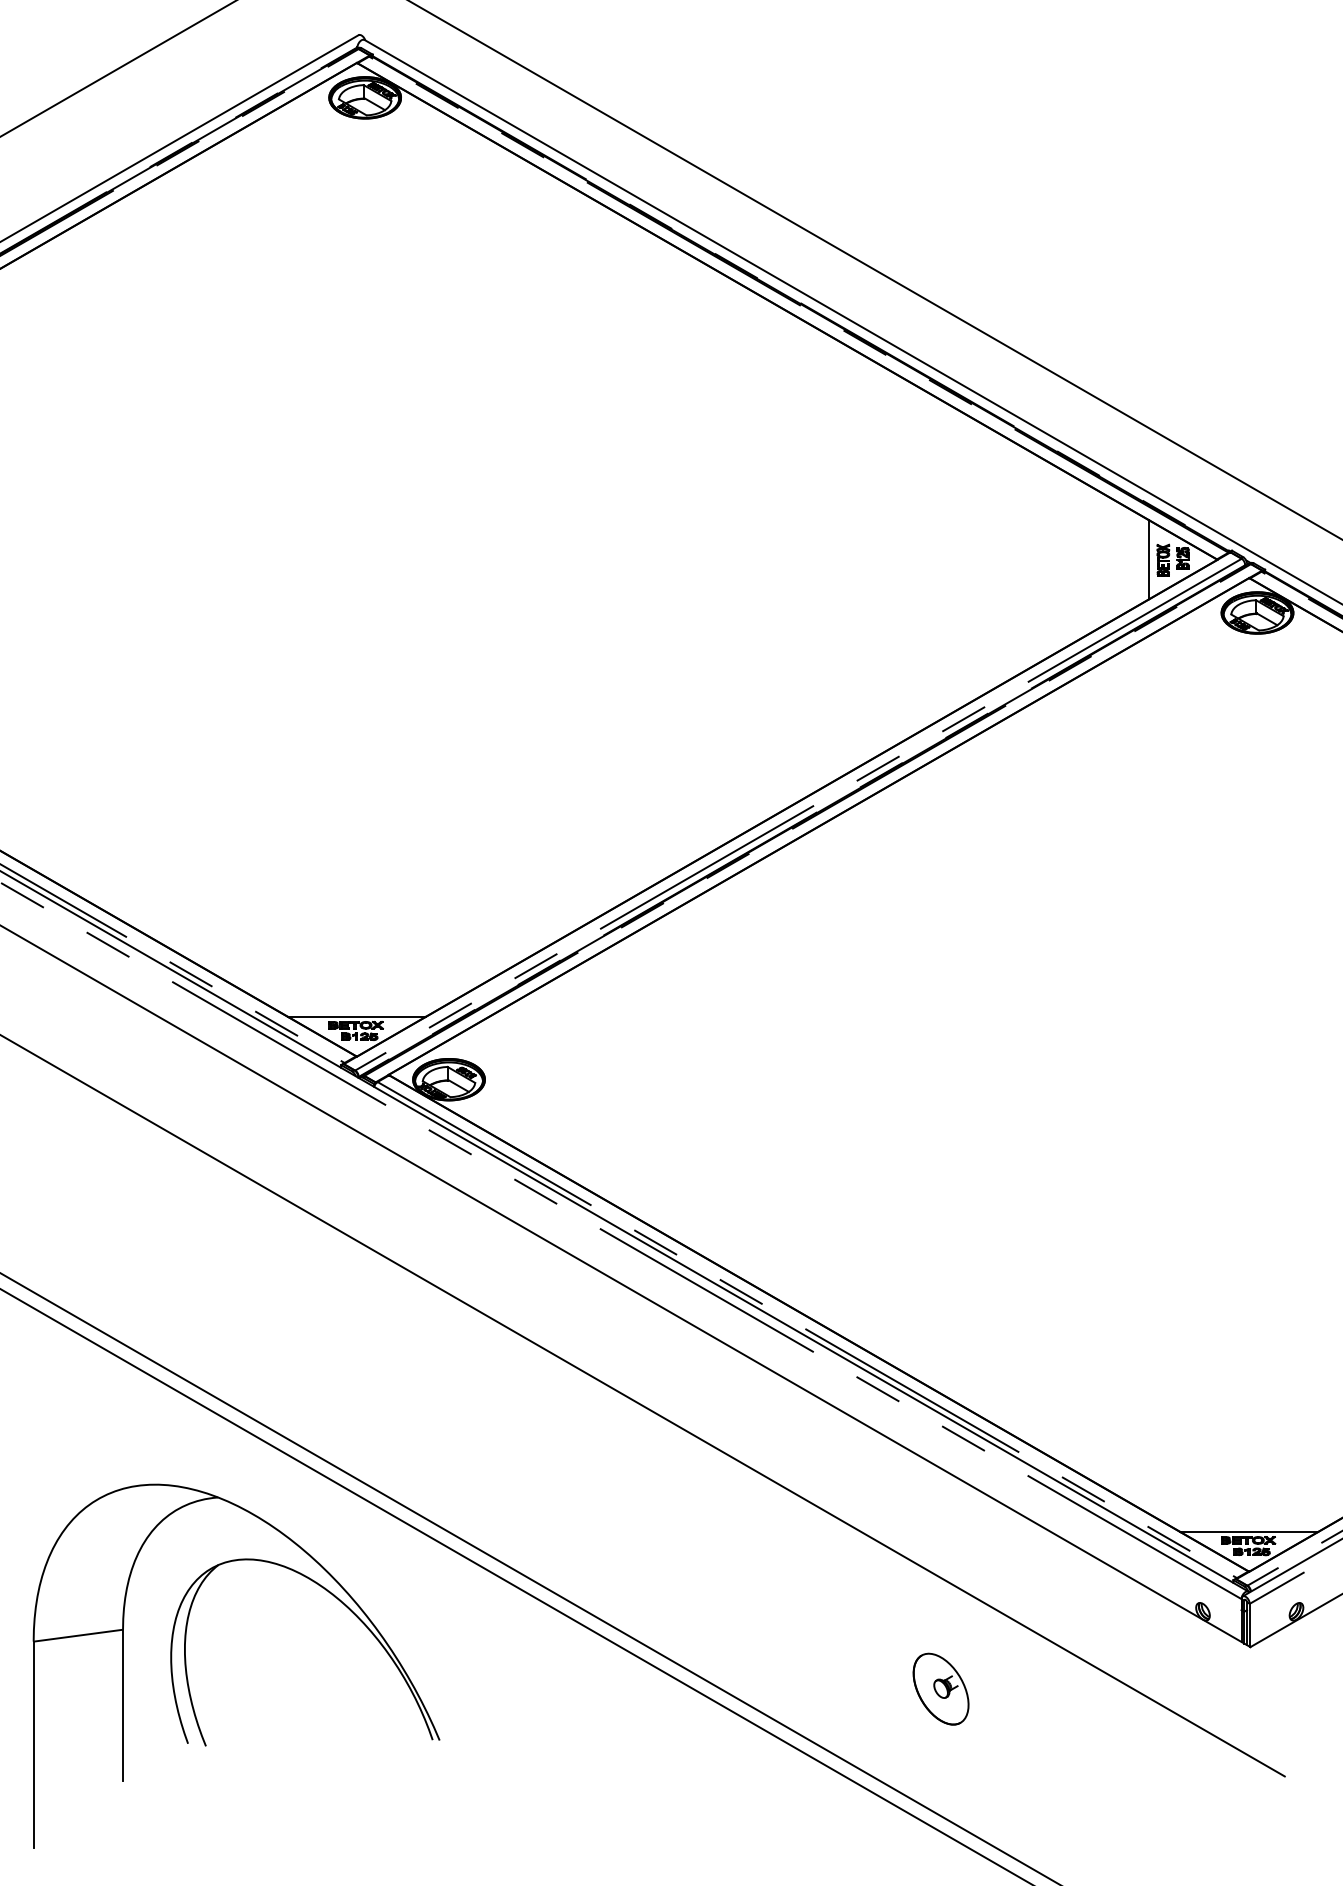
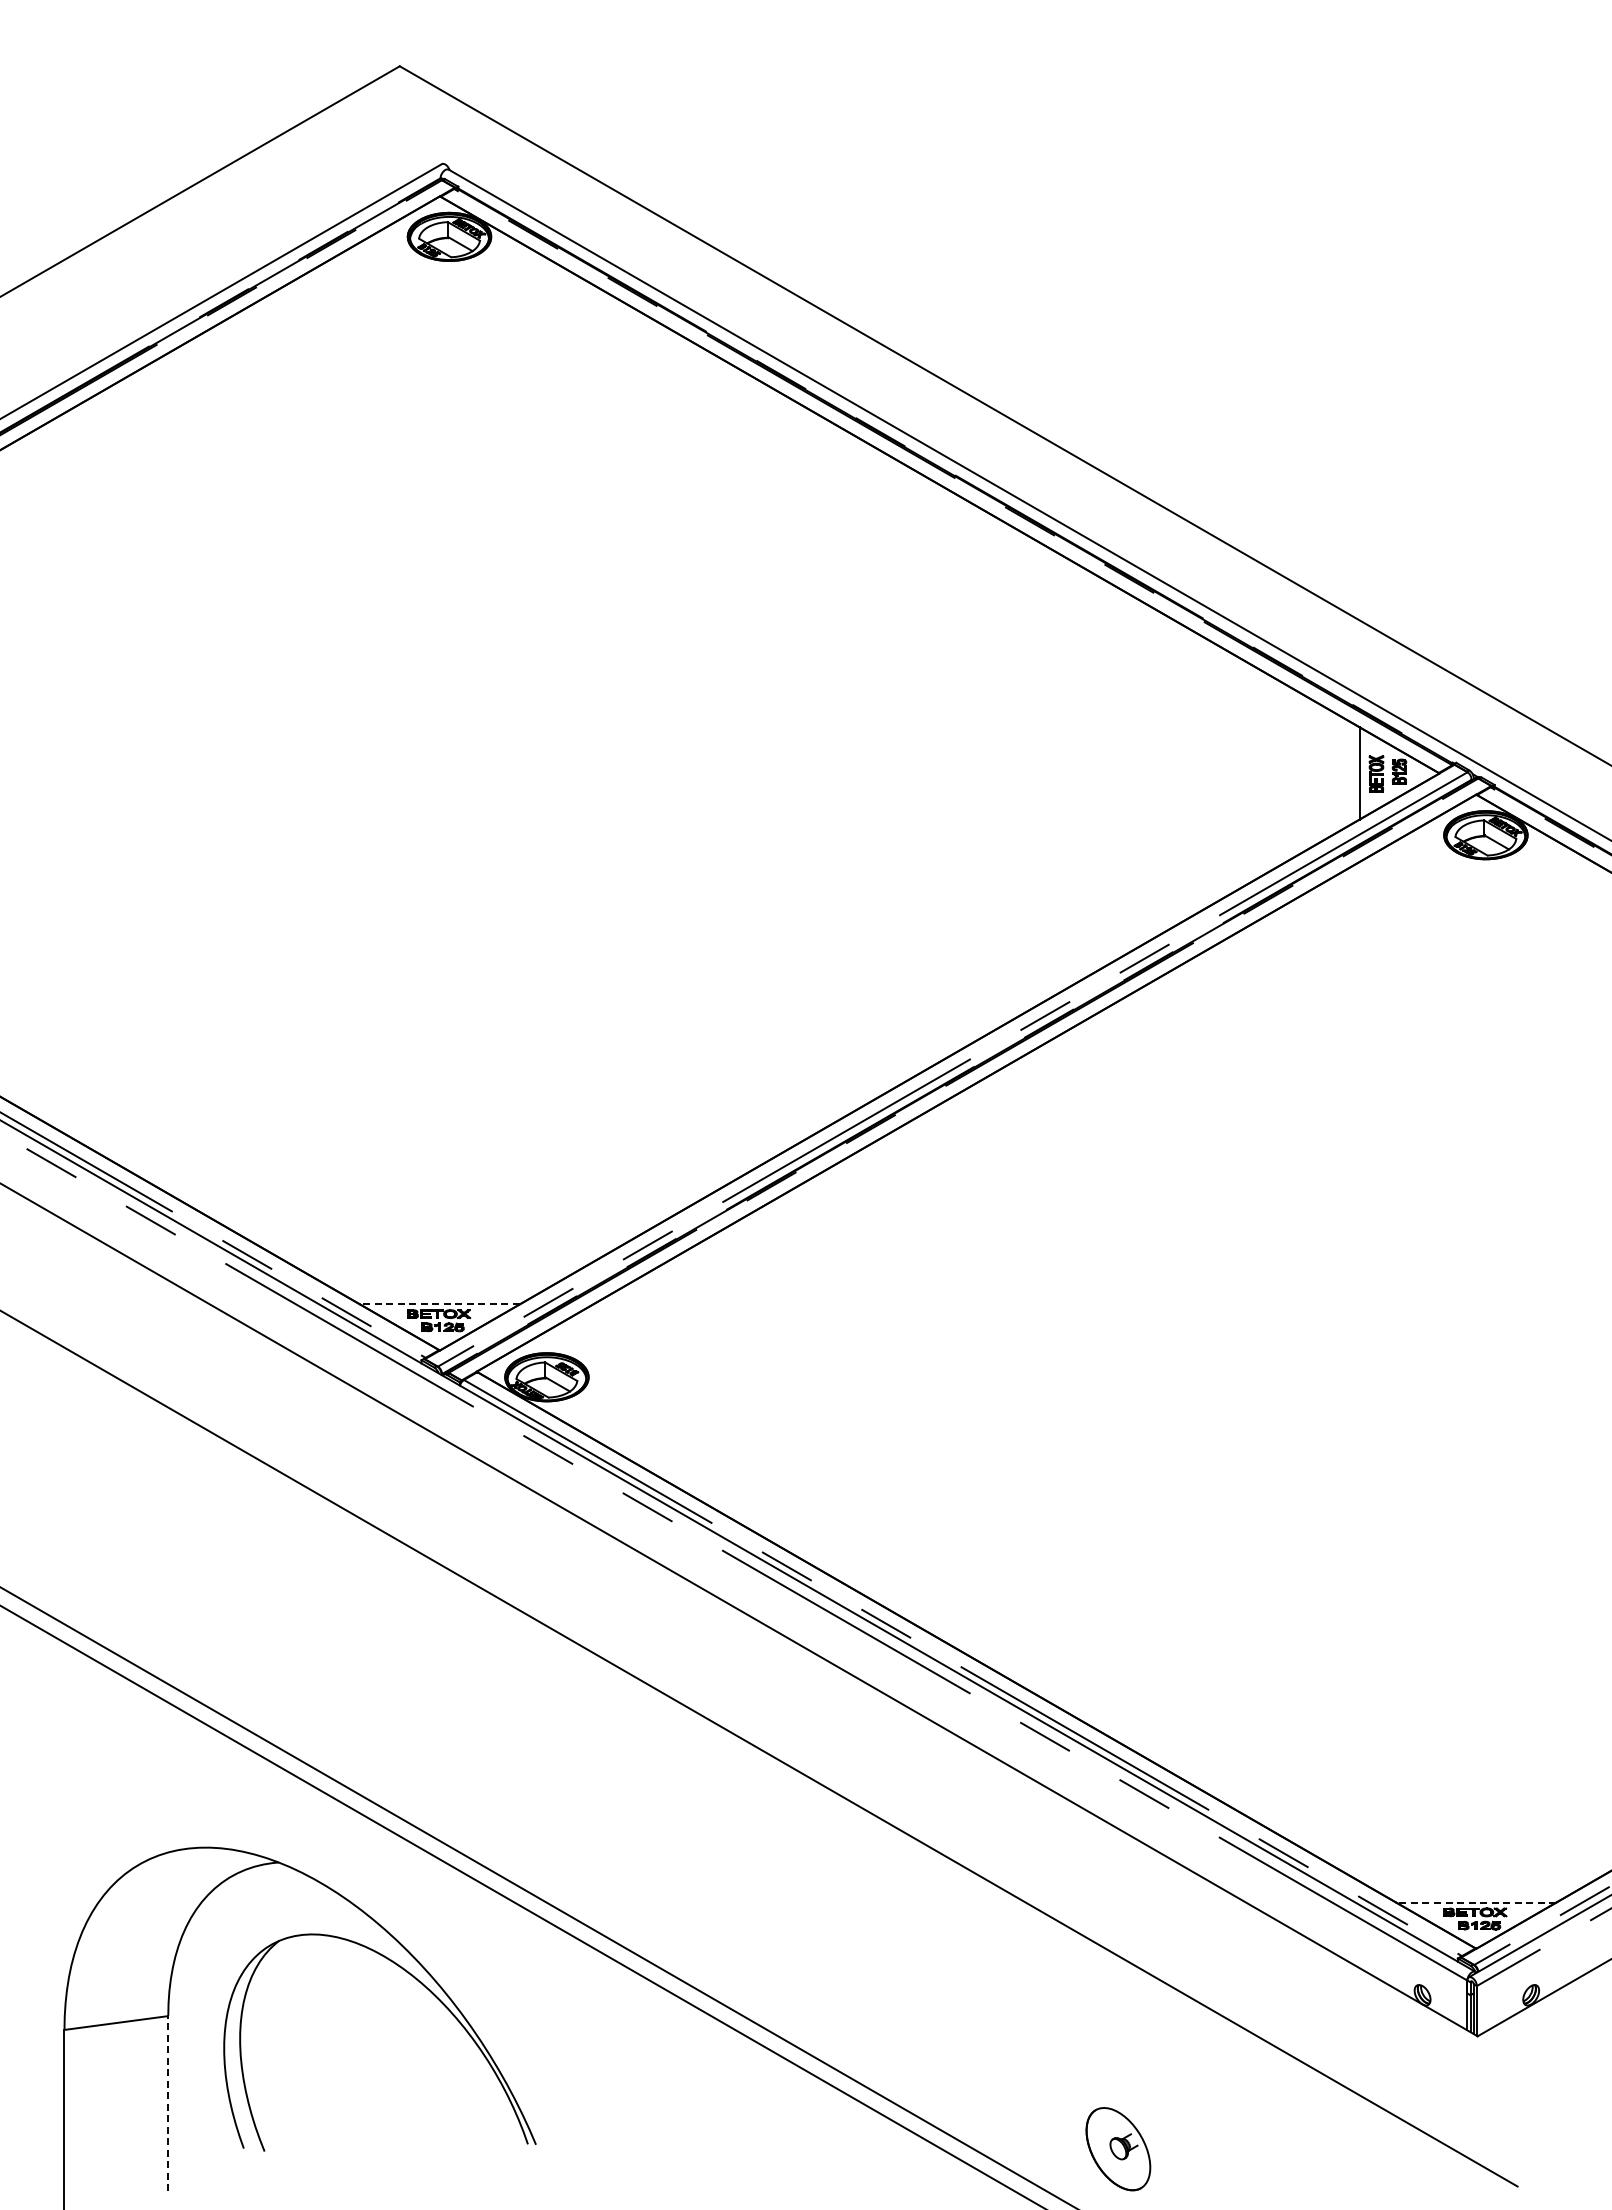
line: (356, 1017) -> (439, 1304), solid -> dashed
line: (1249, 1531) -> (1476, 1902), solid -> dashed
part: (941, 1689) -> (1118, 2149), moved
line: (123, 1704) -> (168, 2103), solid -> dashed

